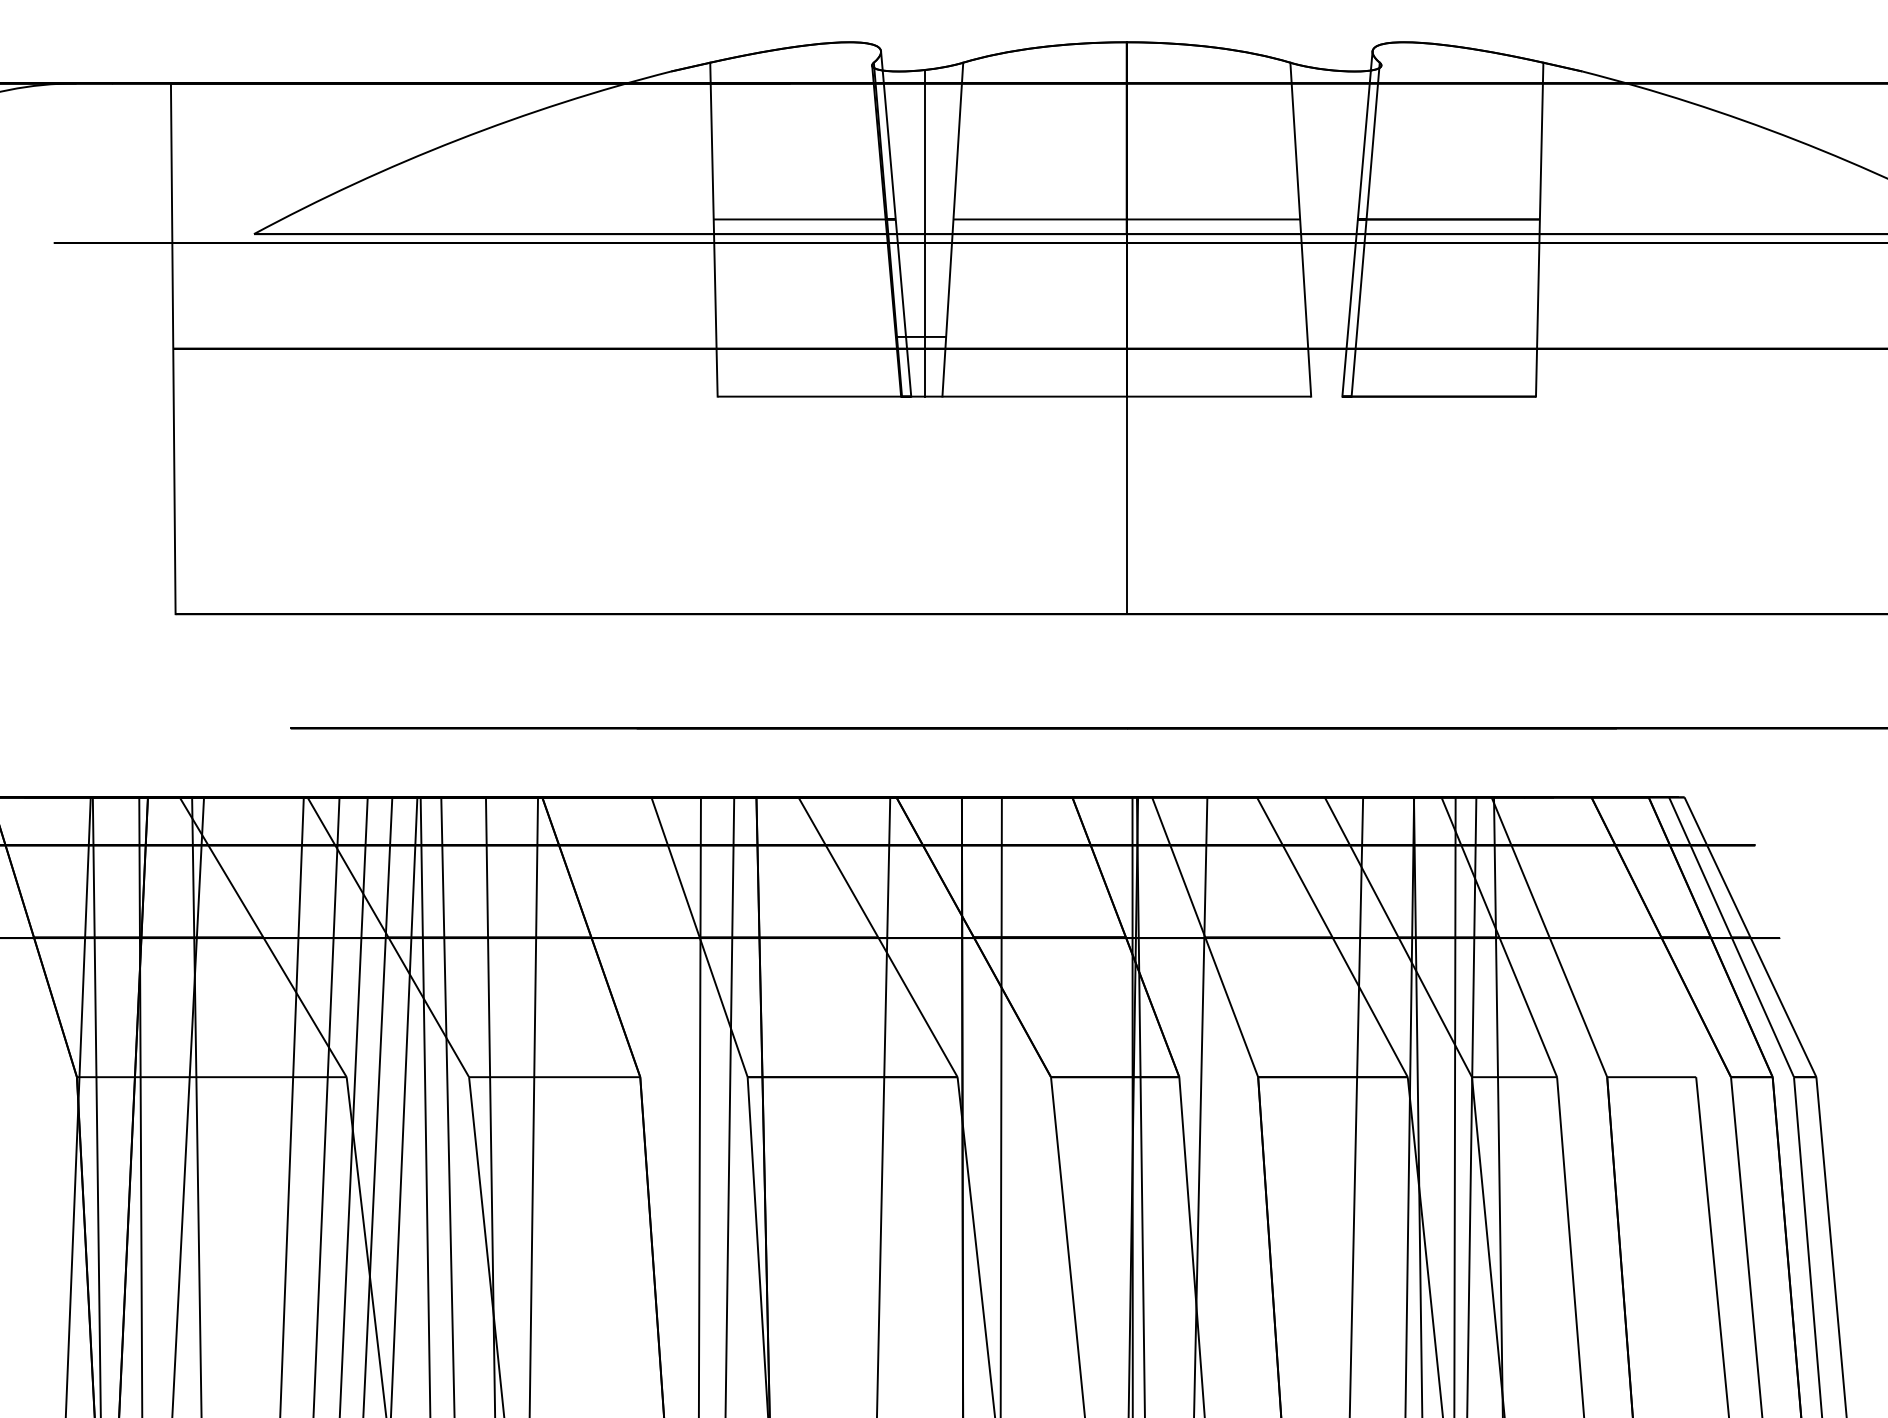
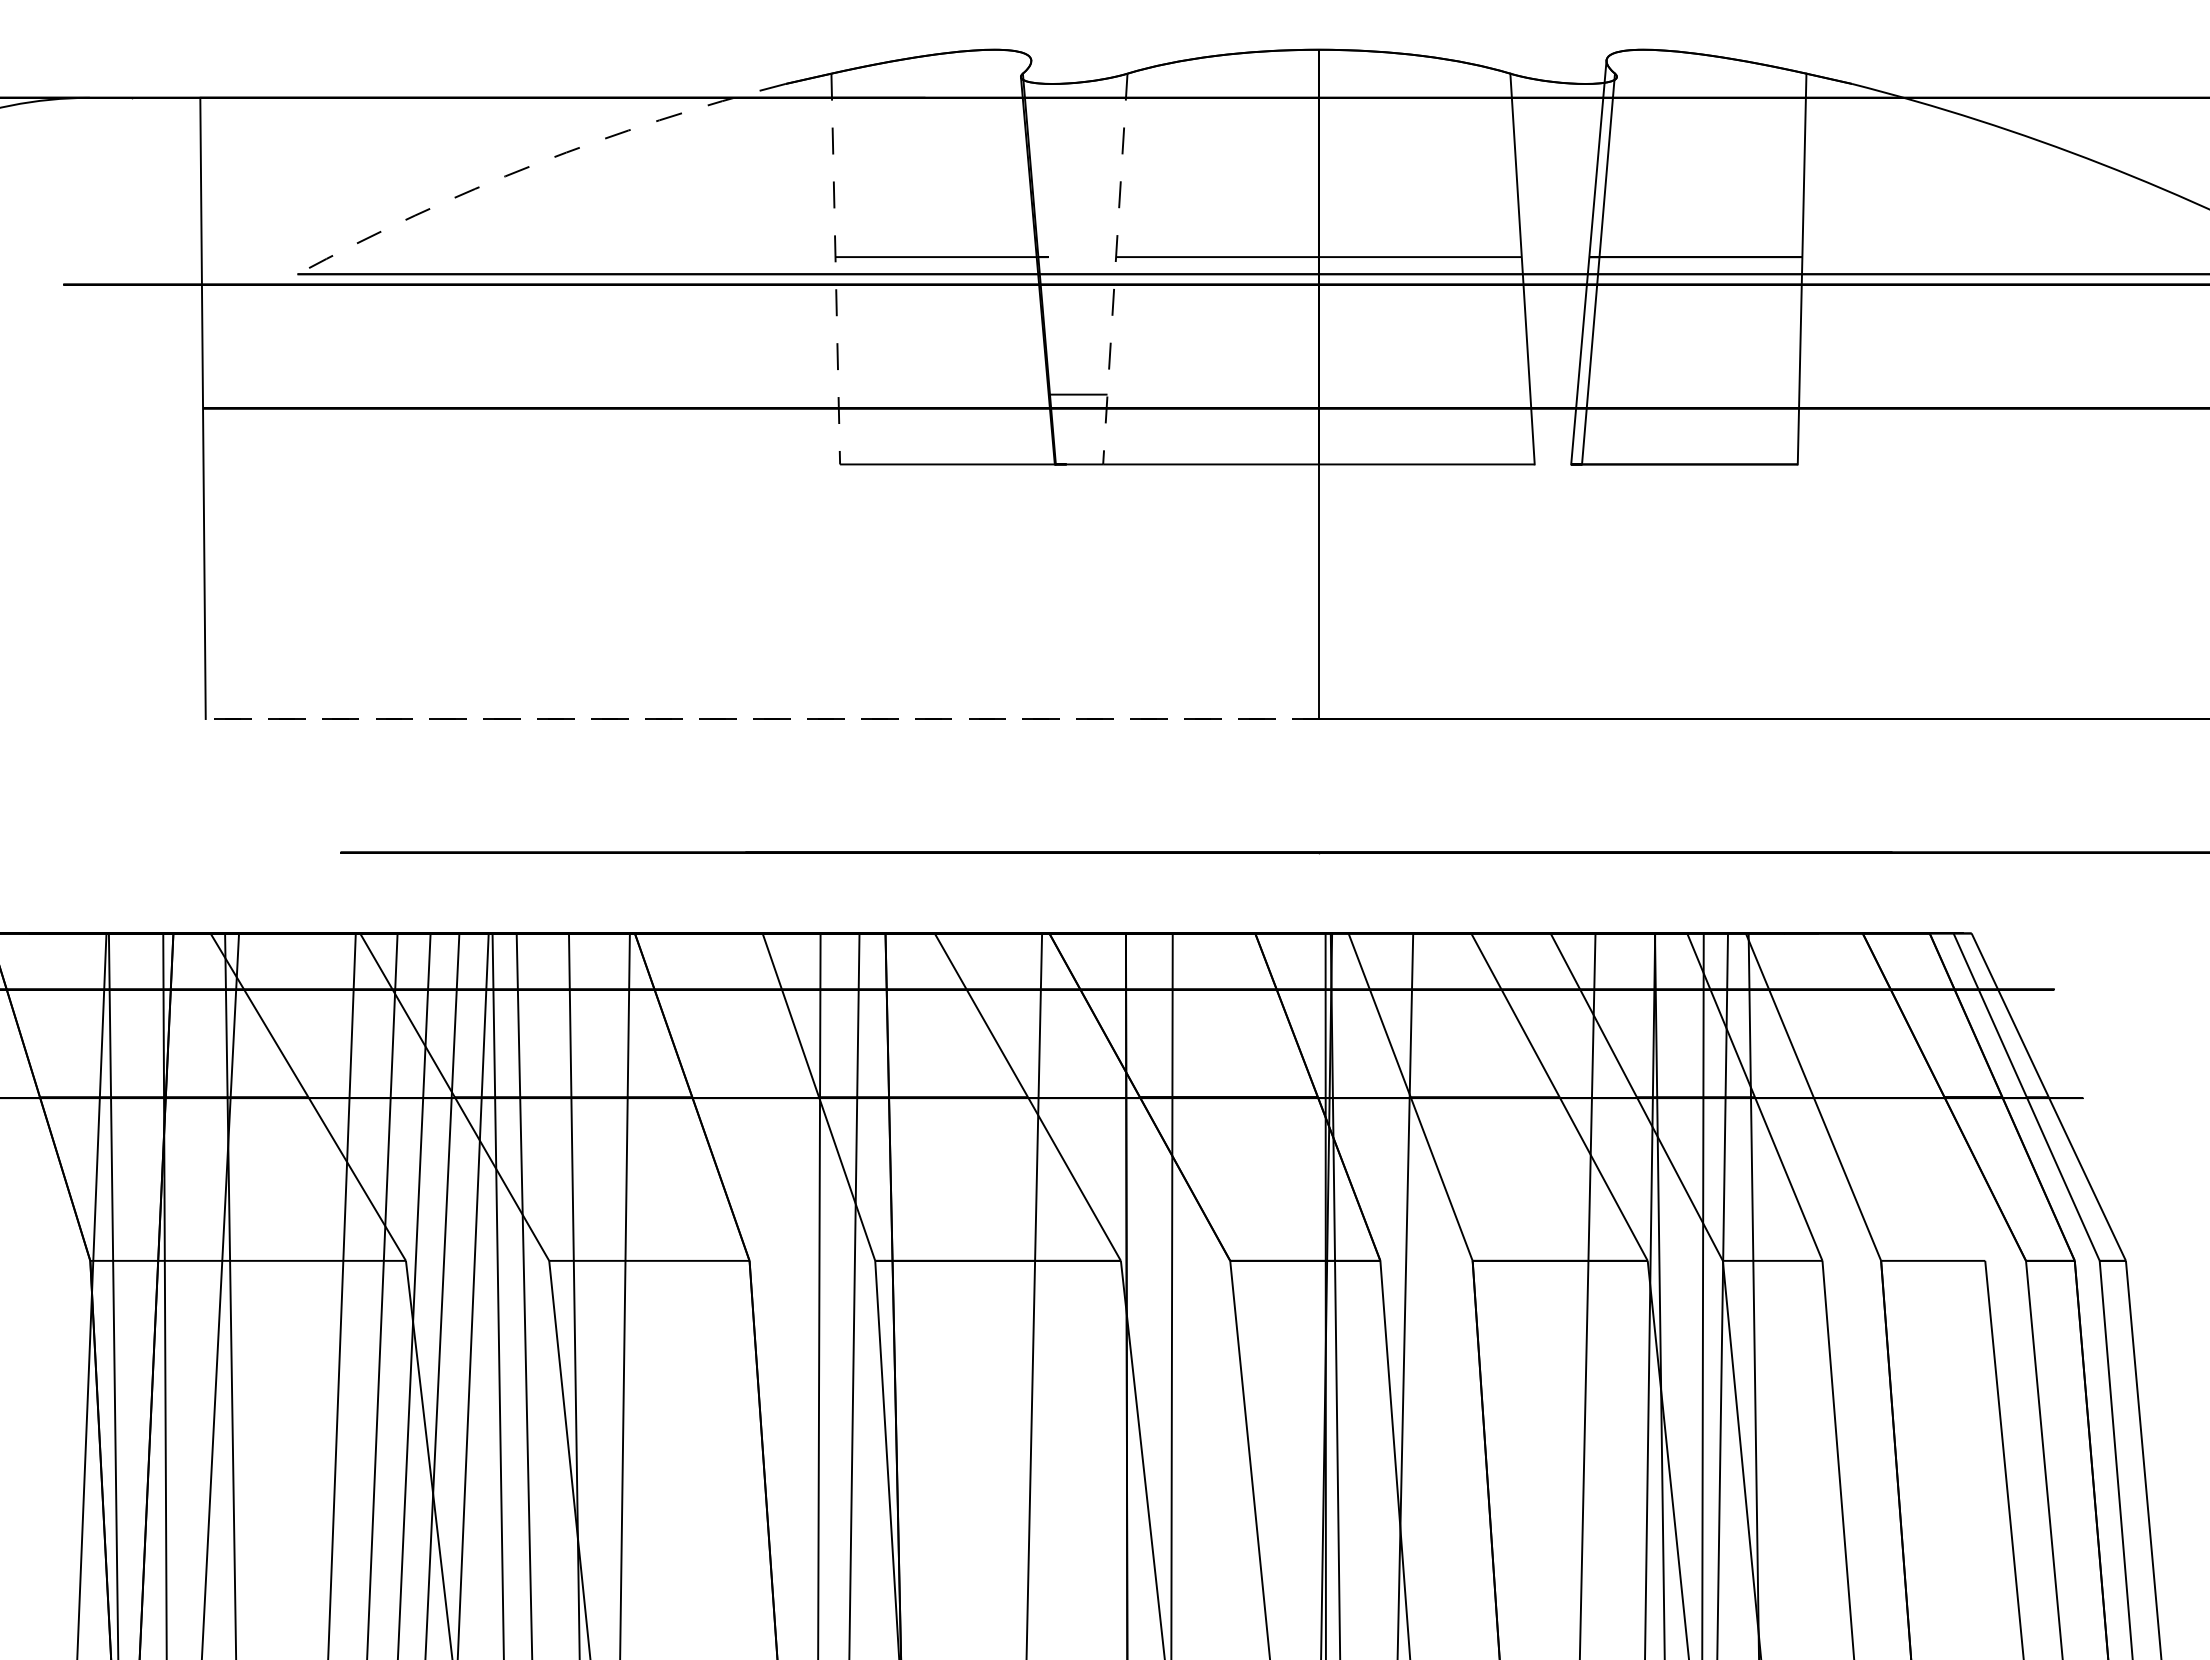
arc: (457, 140) -> (535, 164), solid -> dashed
line: (895, 224) -> (1048, 262), removed
line: (713, 230) -> (835, 269), solid -> dashed
line: (952, 230) -> (1115, 269), solid -> dashed
line: (925, 233) -> (1083, 273), removed
arc: (175, 614) -> (205, 719), solid -> dashed

